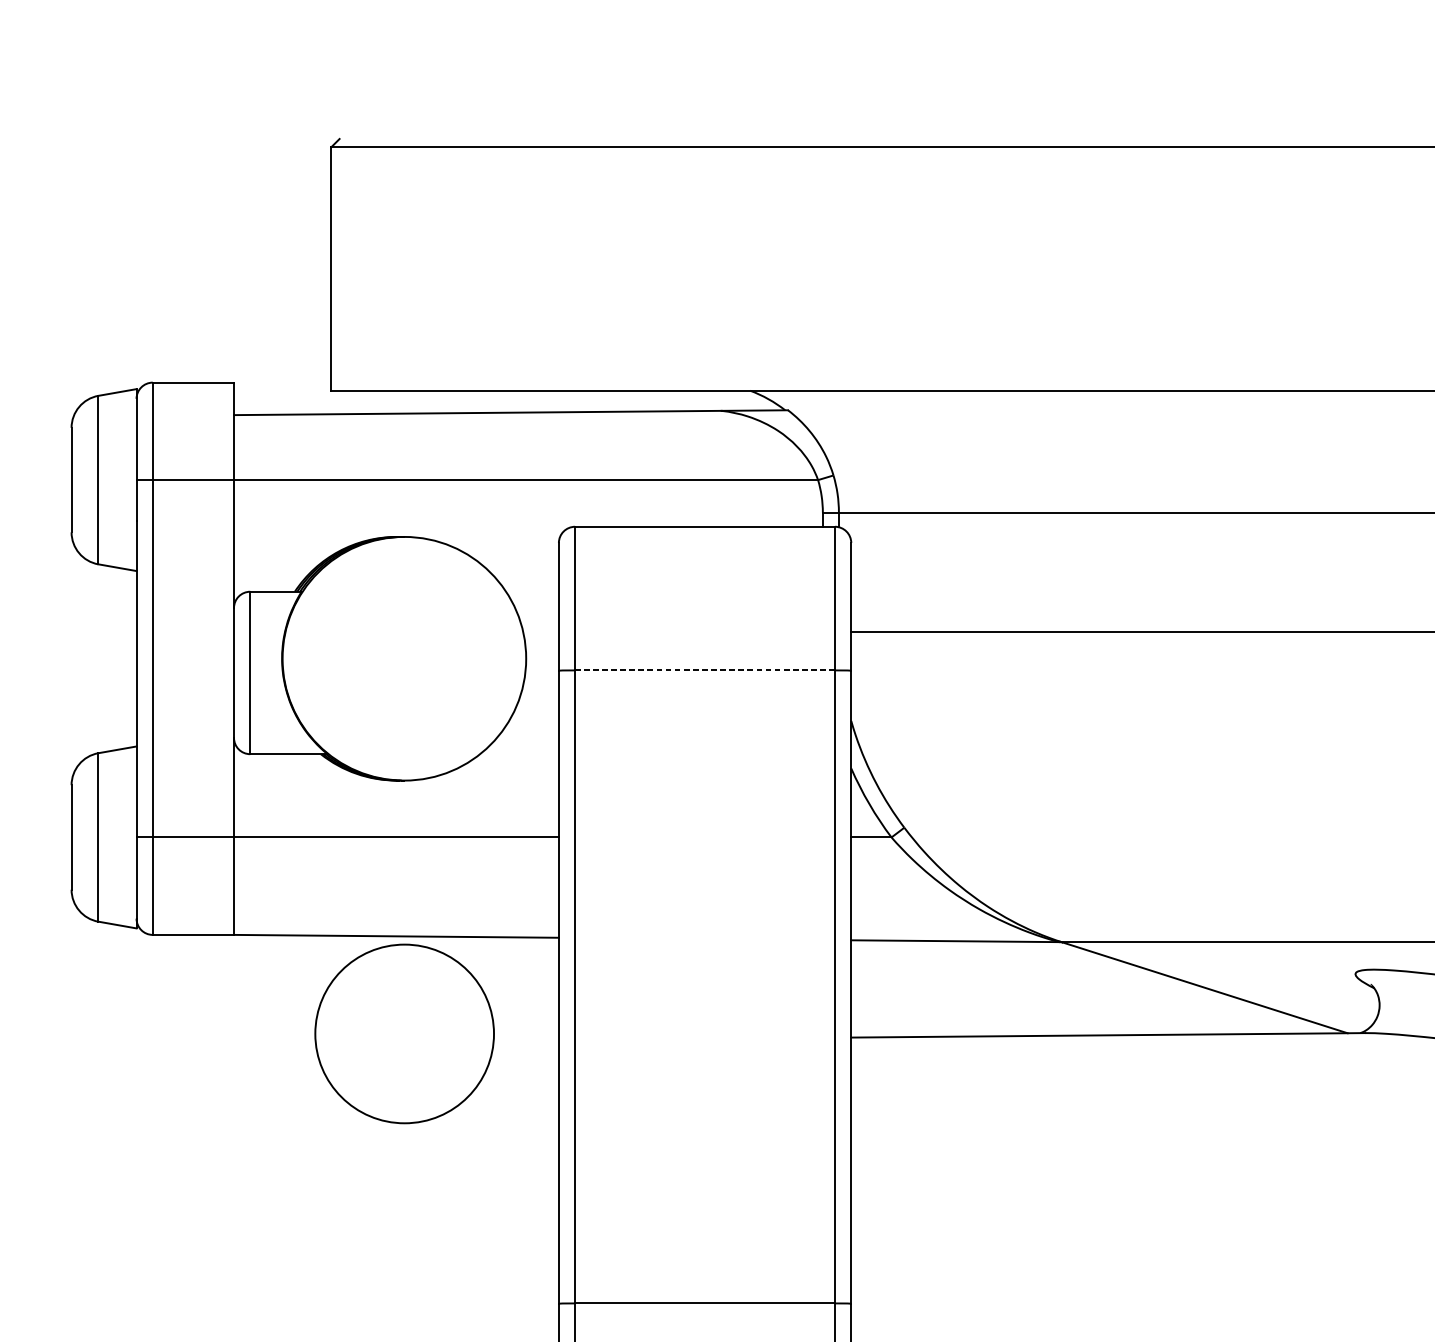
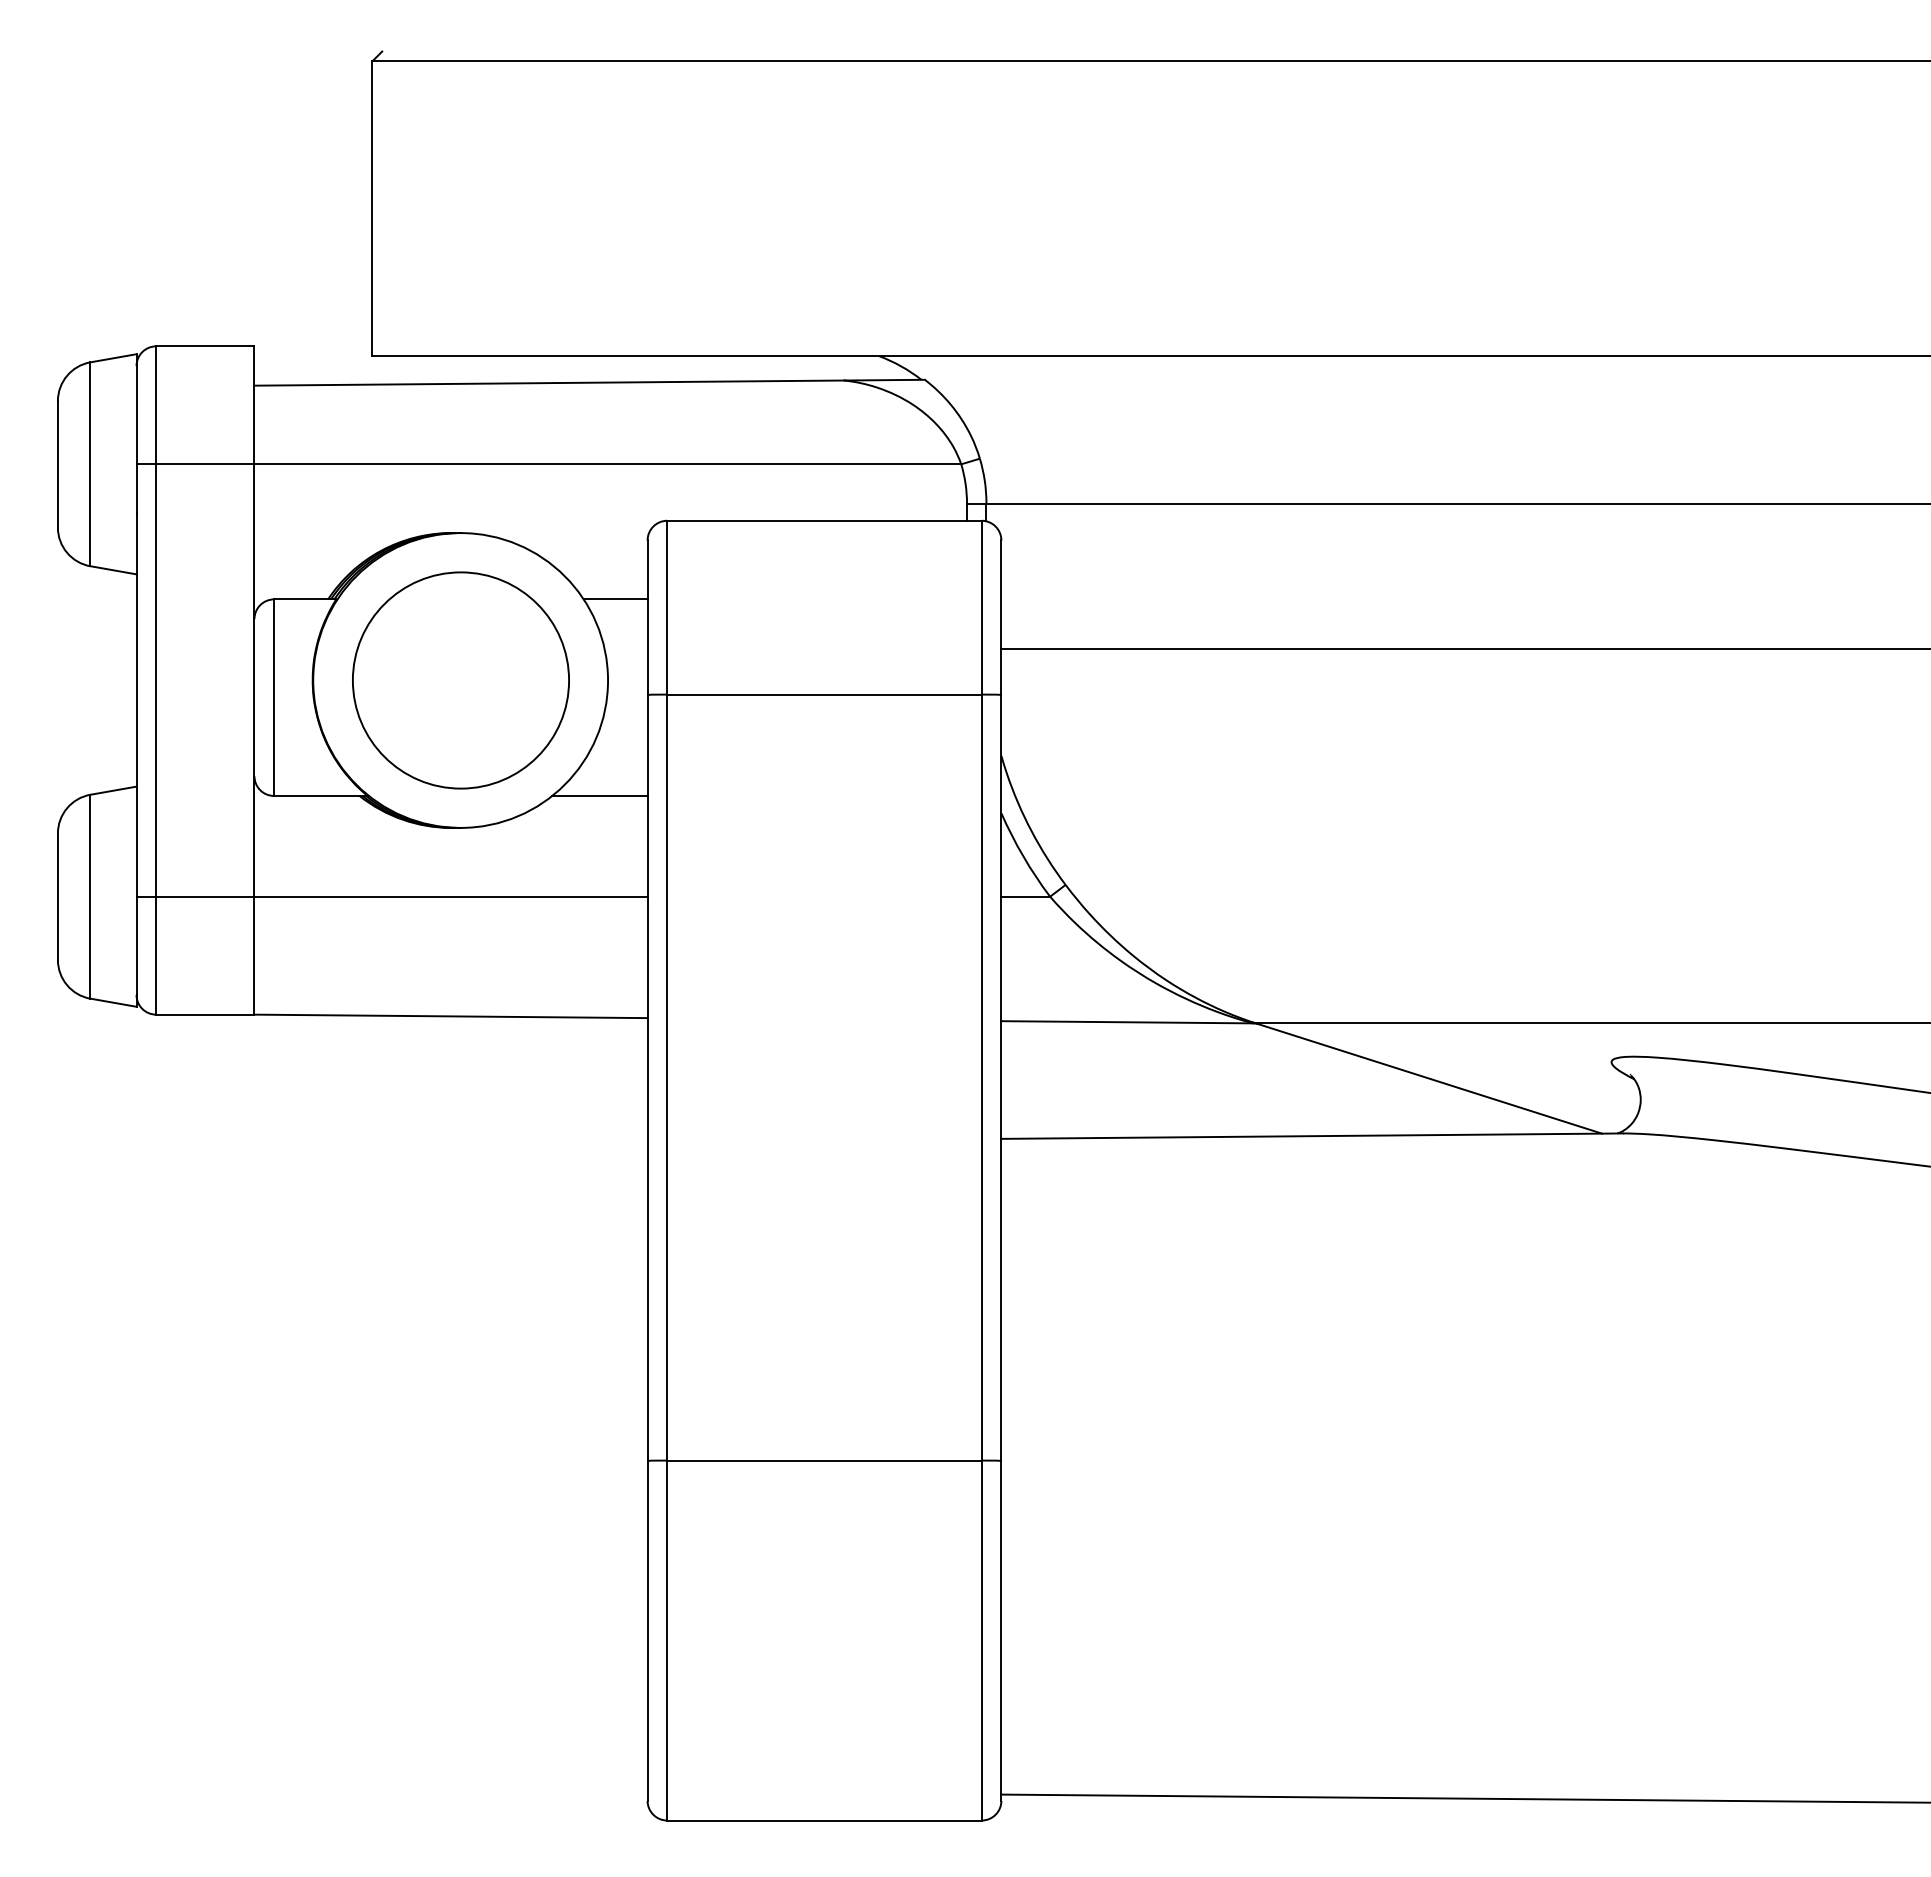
line: (532, 591) -> (615, 599), added
line: (704, 670) -> (823, 694), dashed -> solid
line: (519, 753) -> (599, 795), added
part: (404, 1033) -> (460, 680), moved

